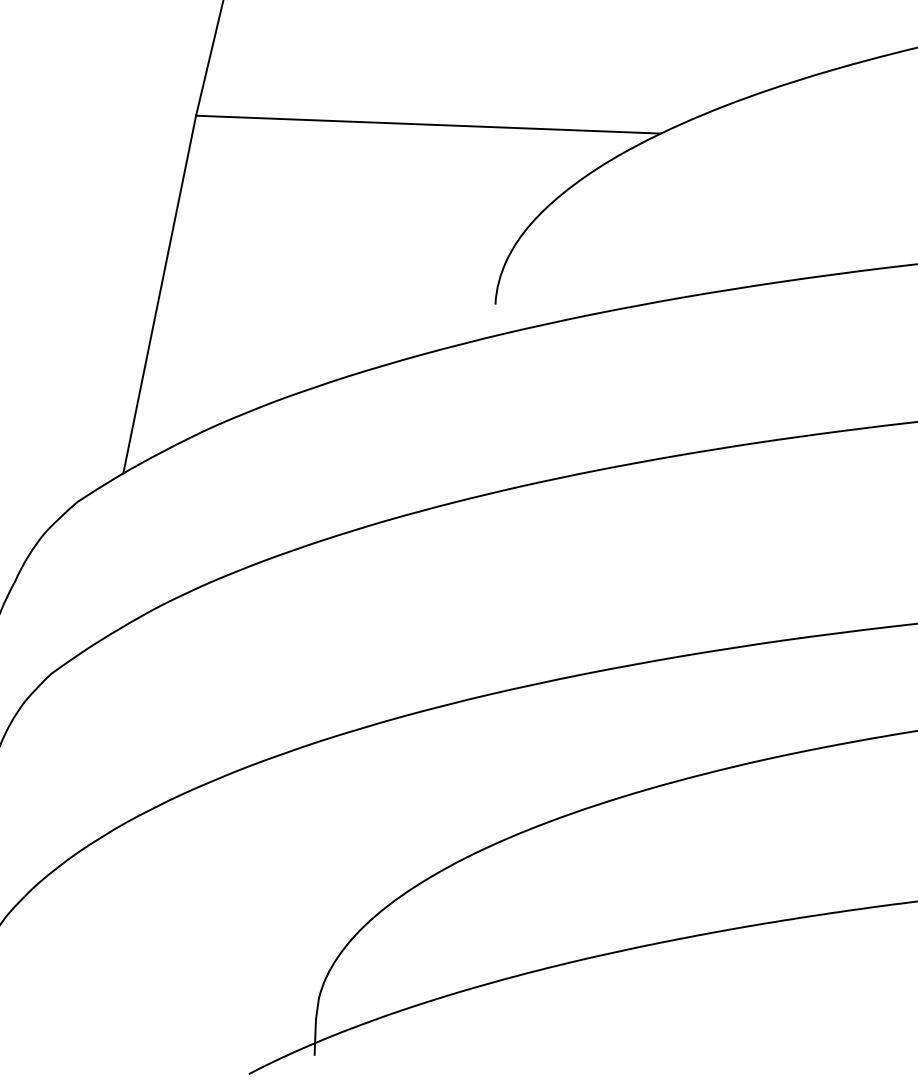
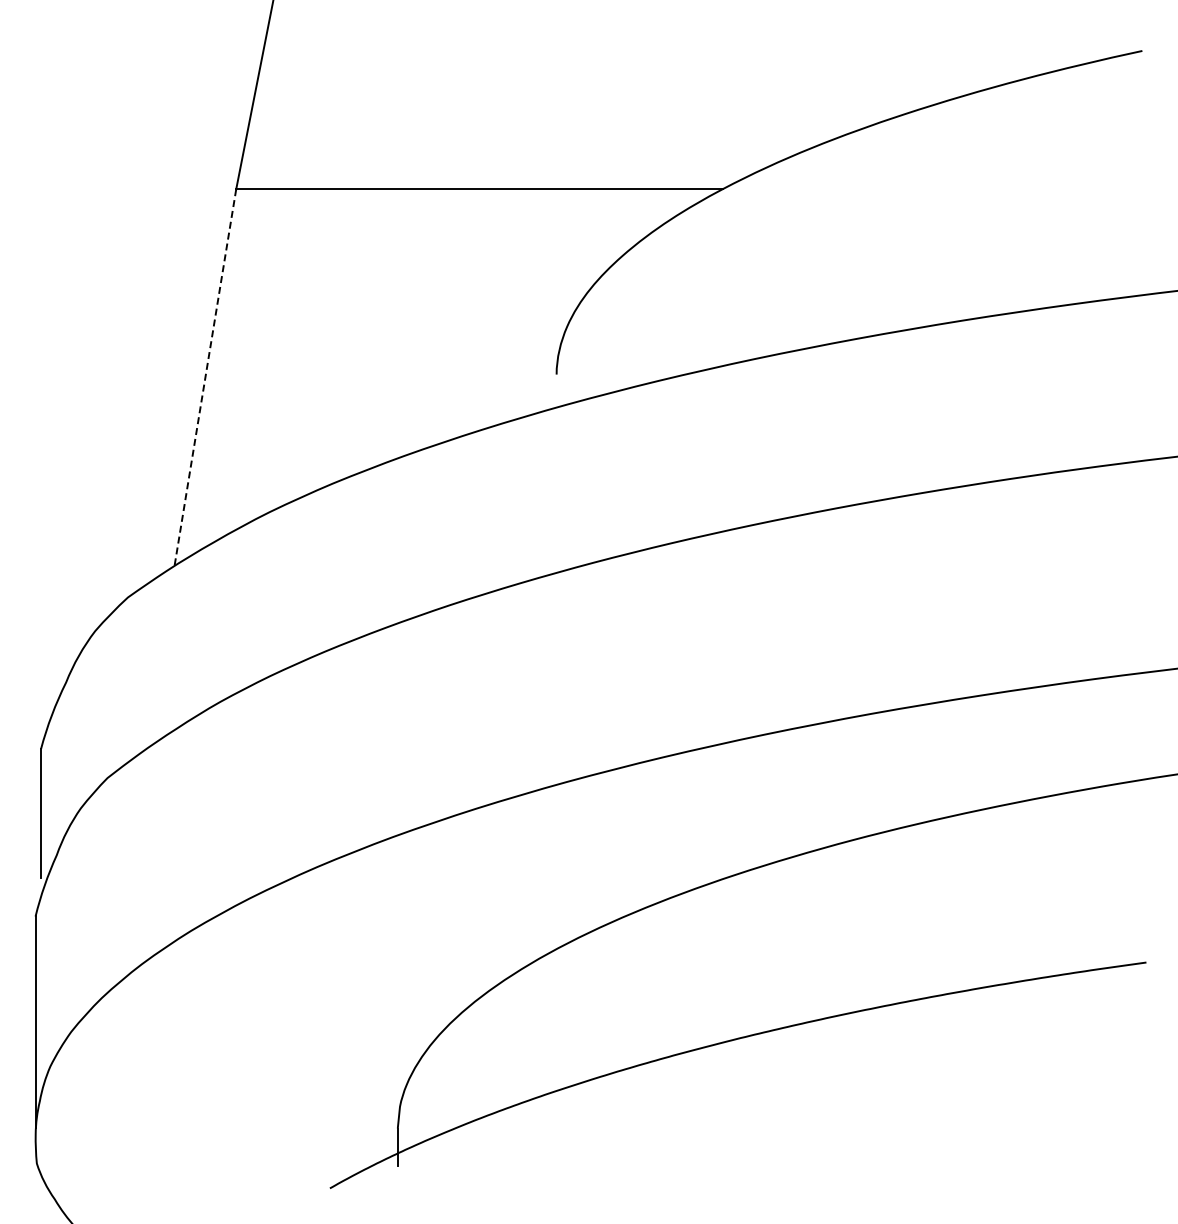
line: (159, 294) -> (205, 377), solid -> dashed

